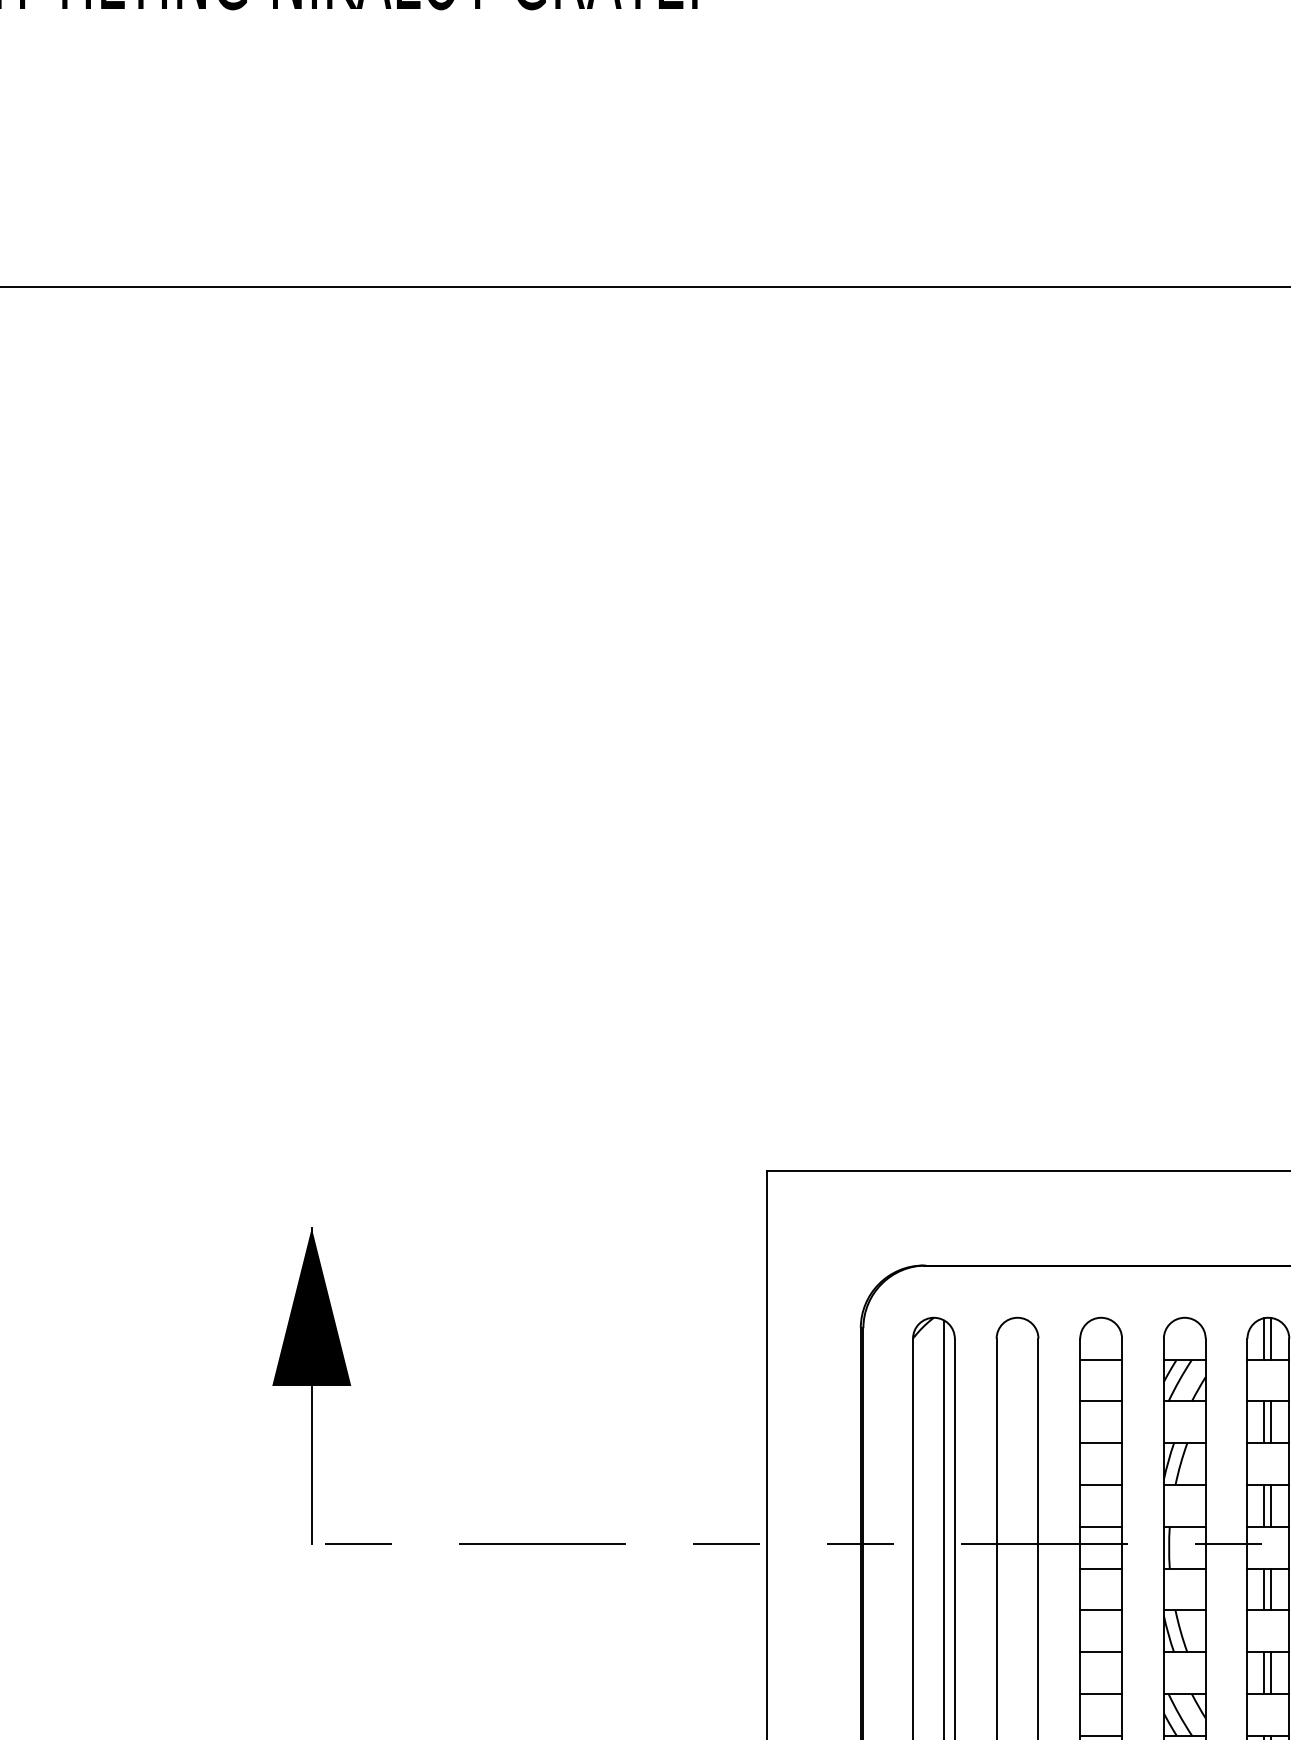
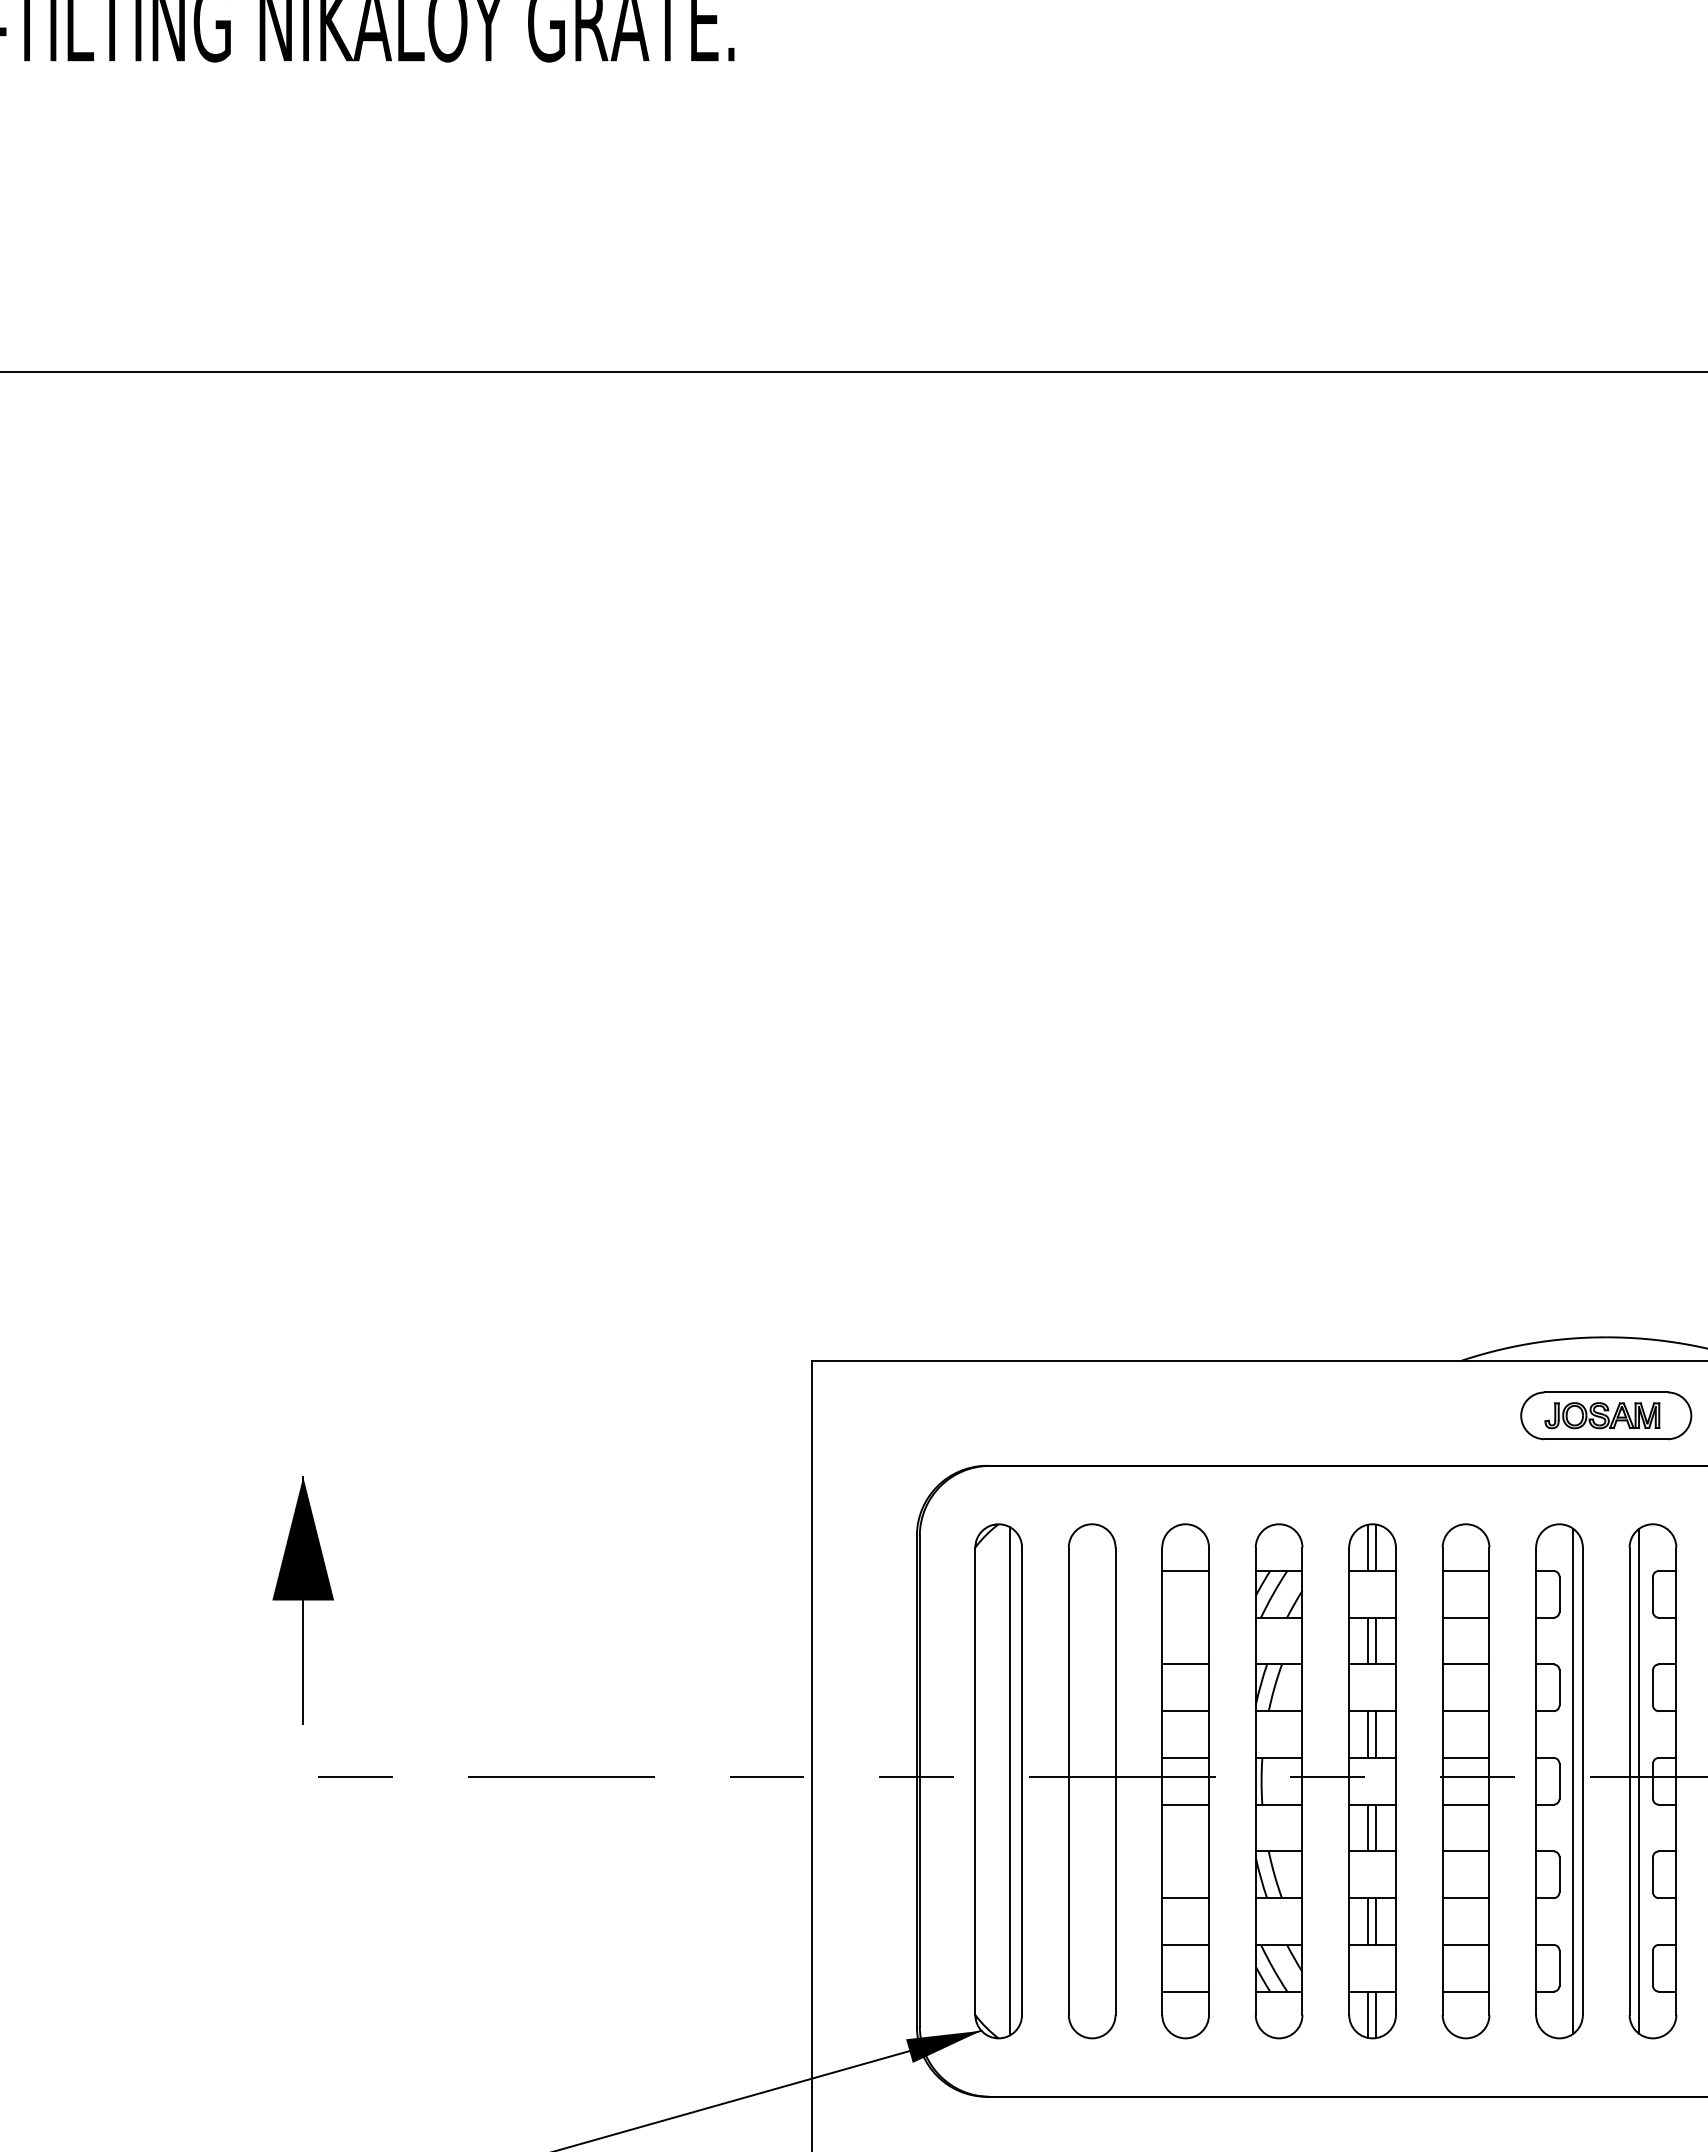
part: (312, 1385) -> (303, 1600), size x0.7
line: (1101, 1401) -> (1185, 1617), removed
line: (1101, 1610) -> (1185, 1851), removed

